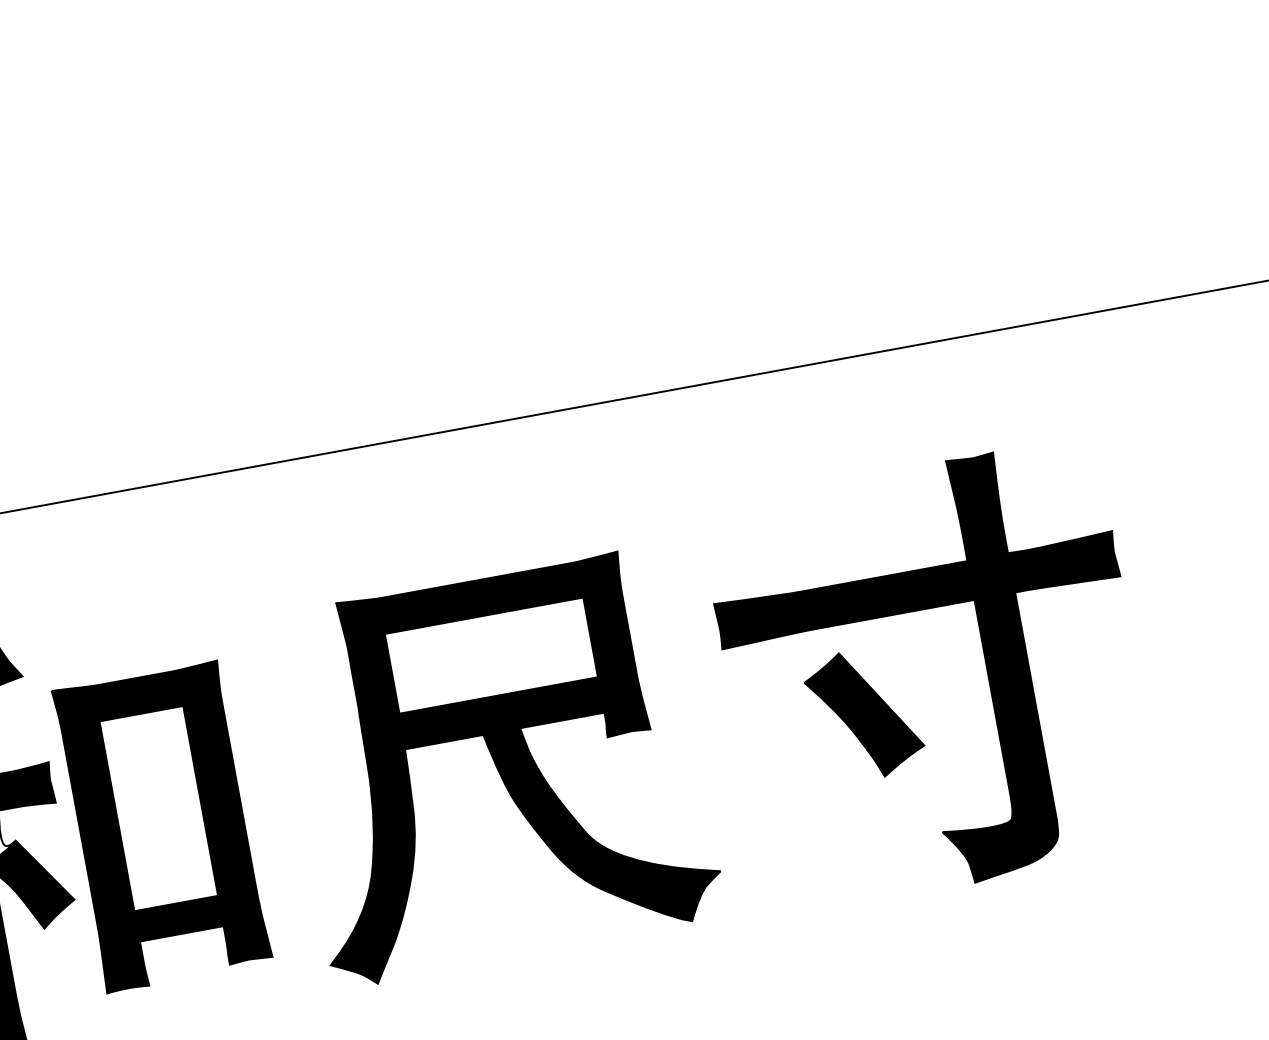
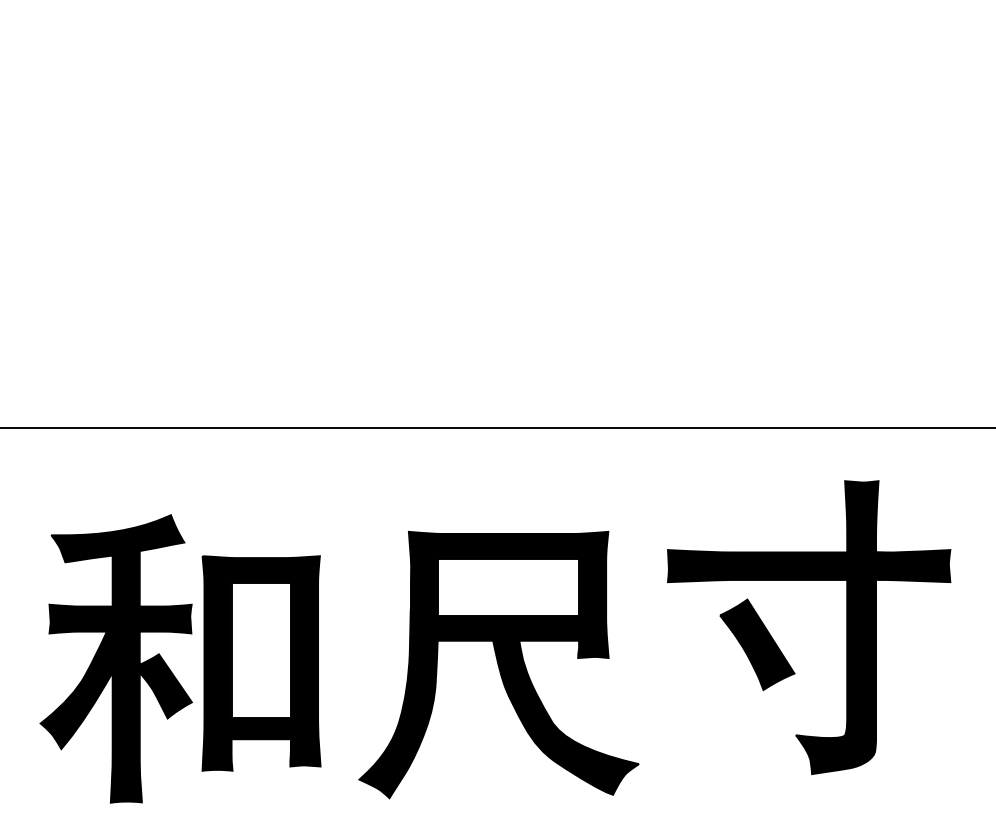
part: (892, 708) -> (777, 644), moved

